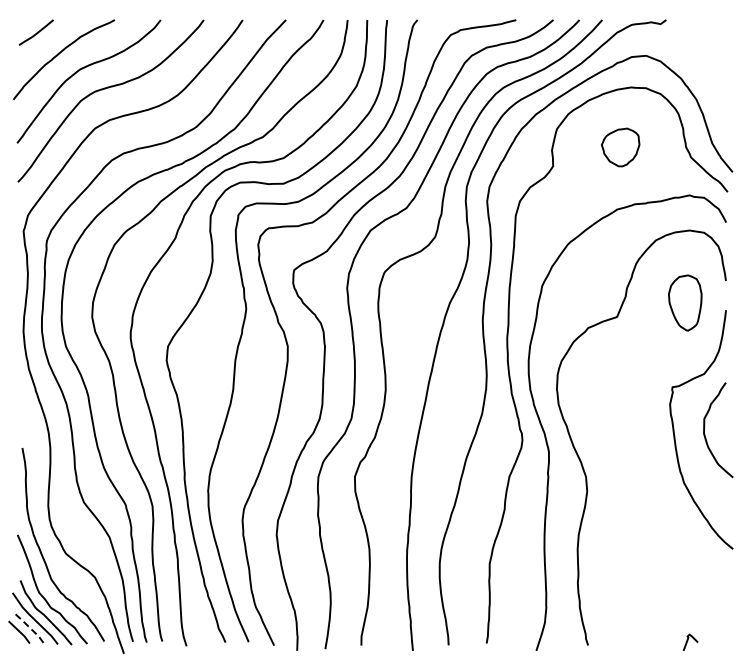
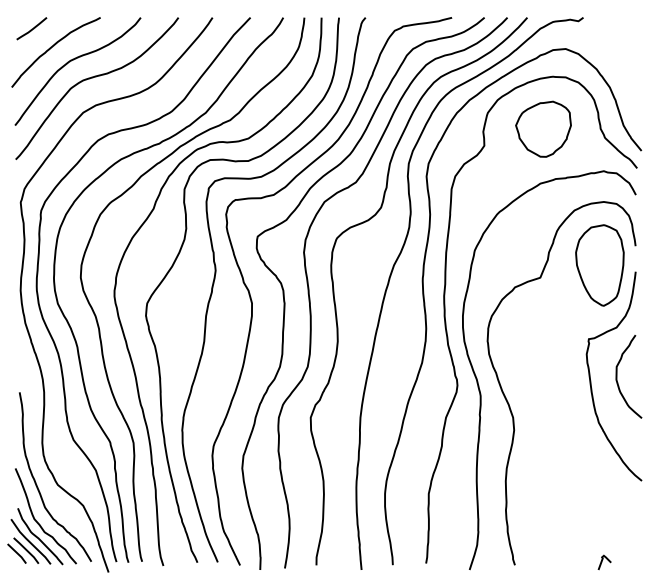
part: (620, 147) -> (543, 129), size x1.67
part: (685, 302) -> (600, 264), size x1.67
line: (30, 628) -> (26, 550), dashed -> solid

